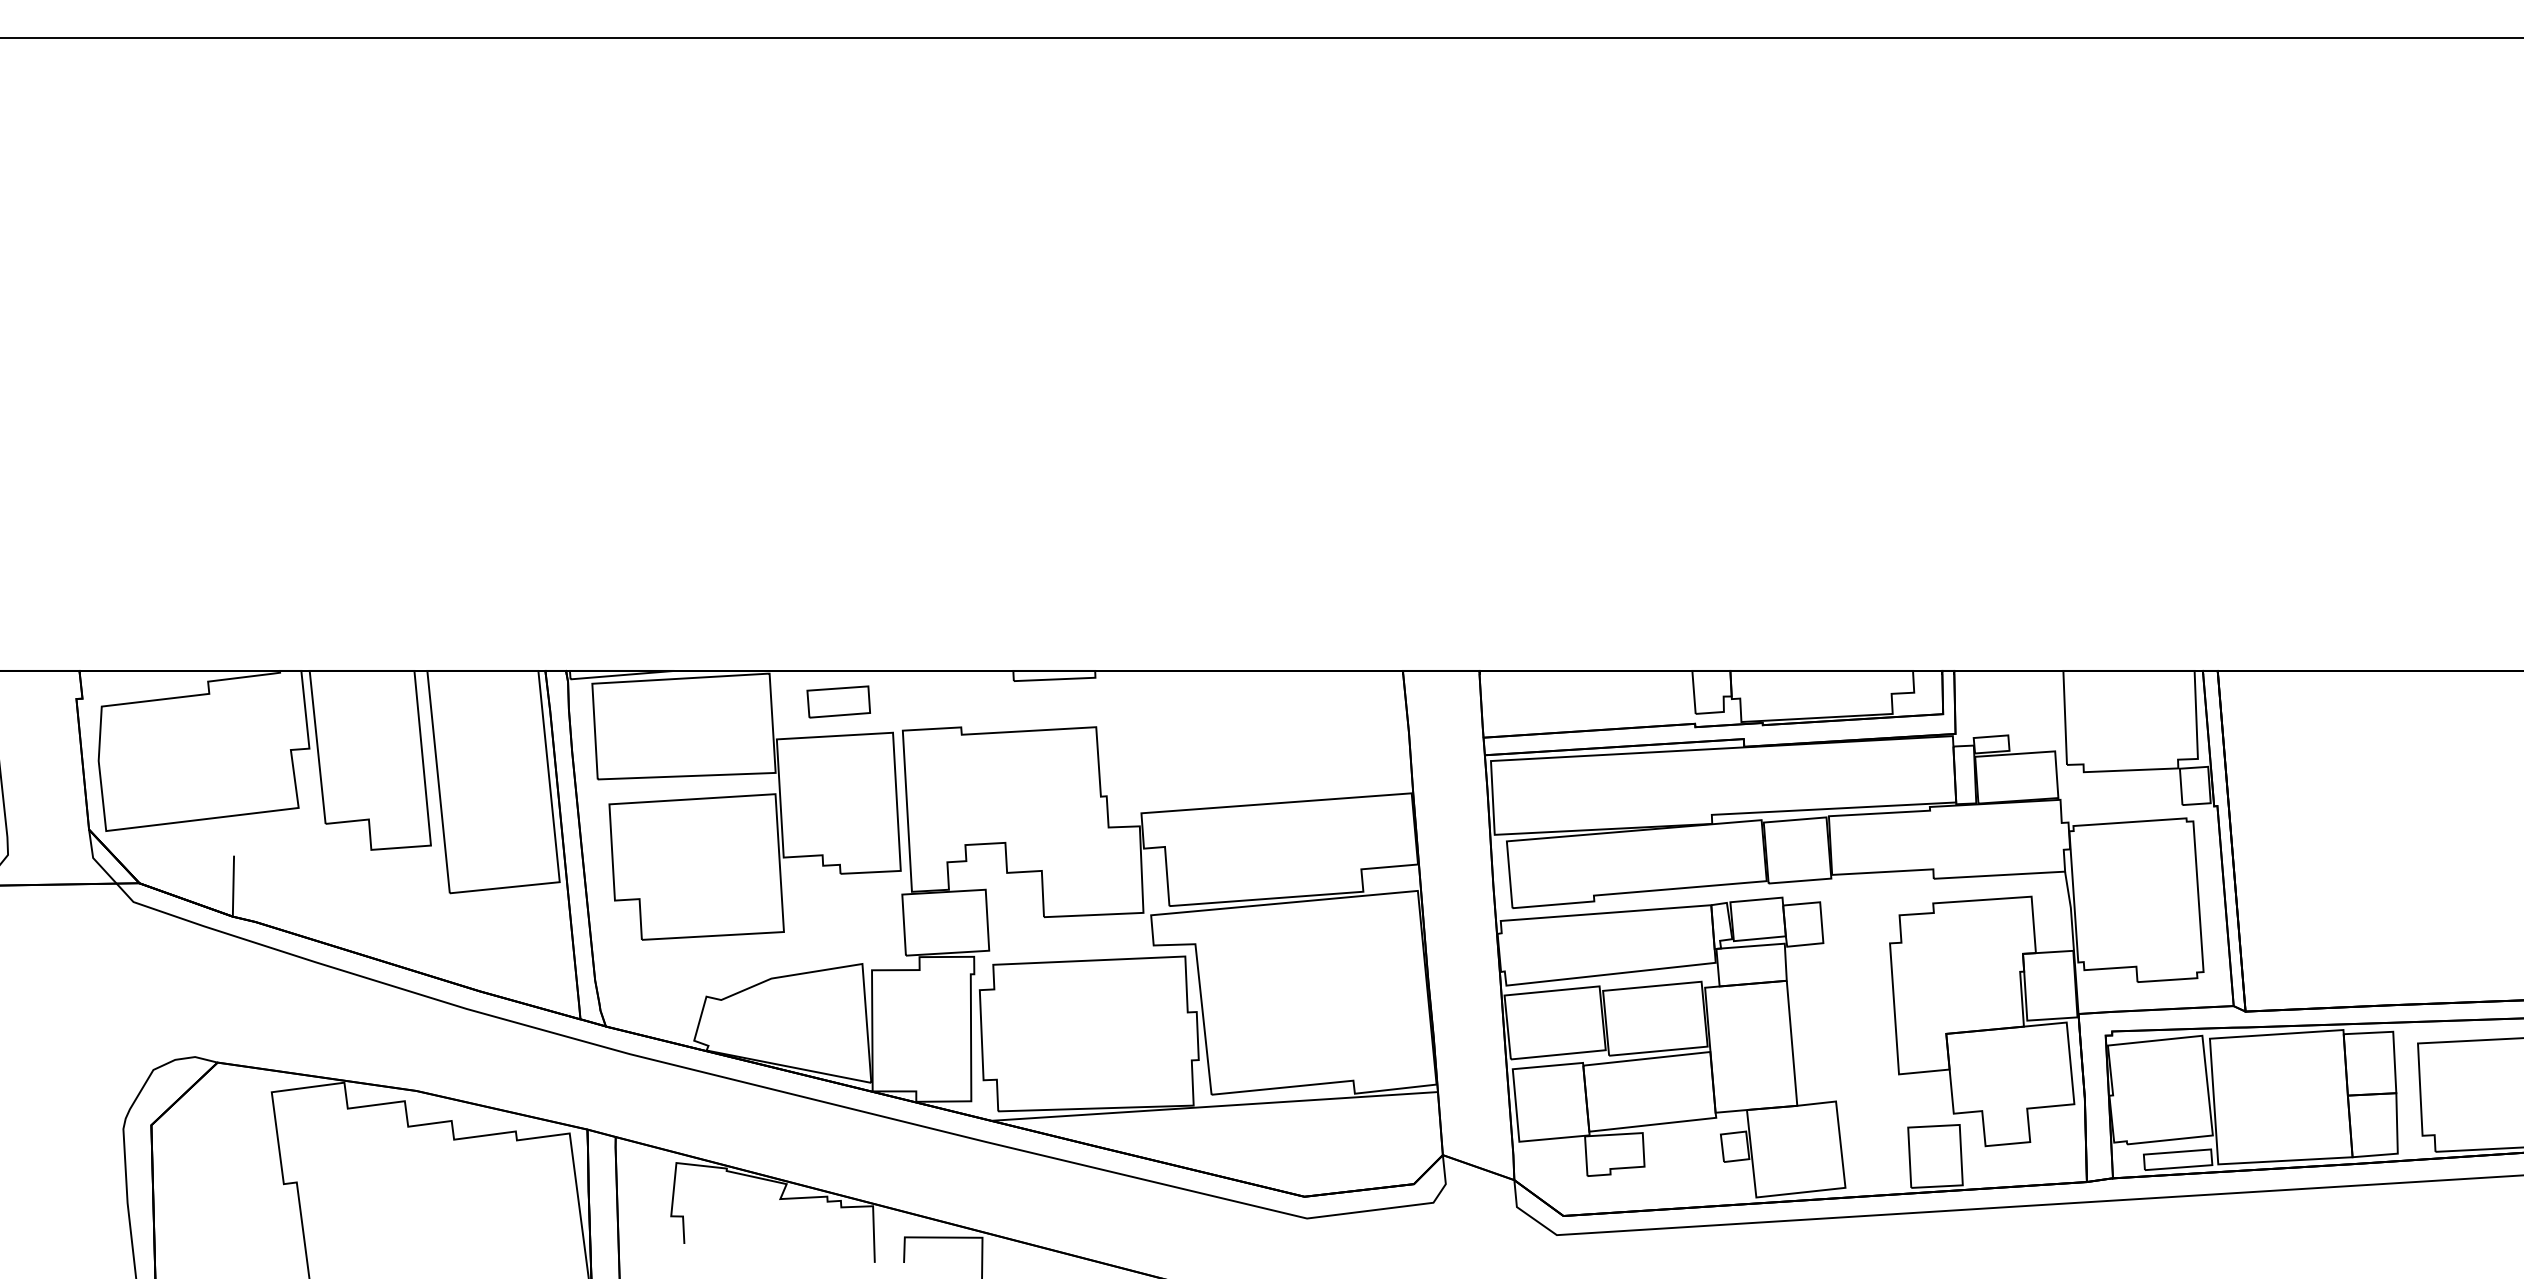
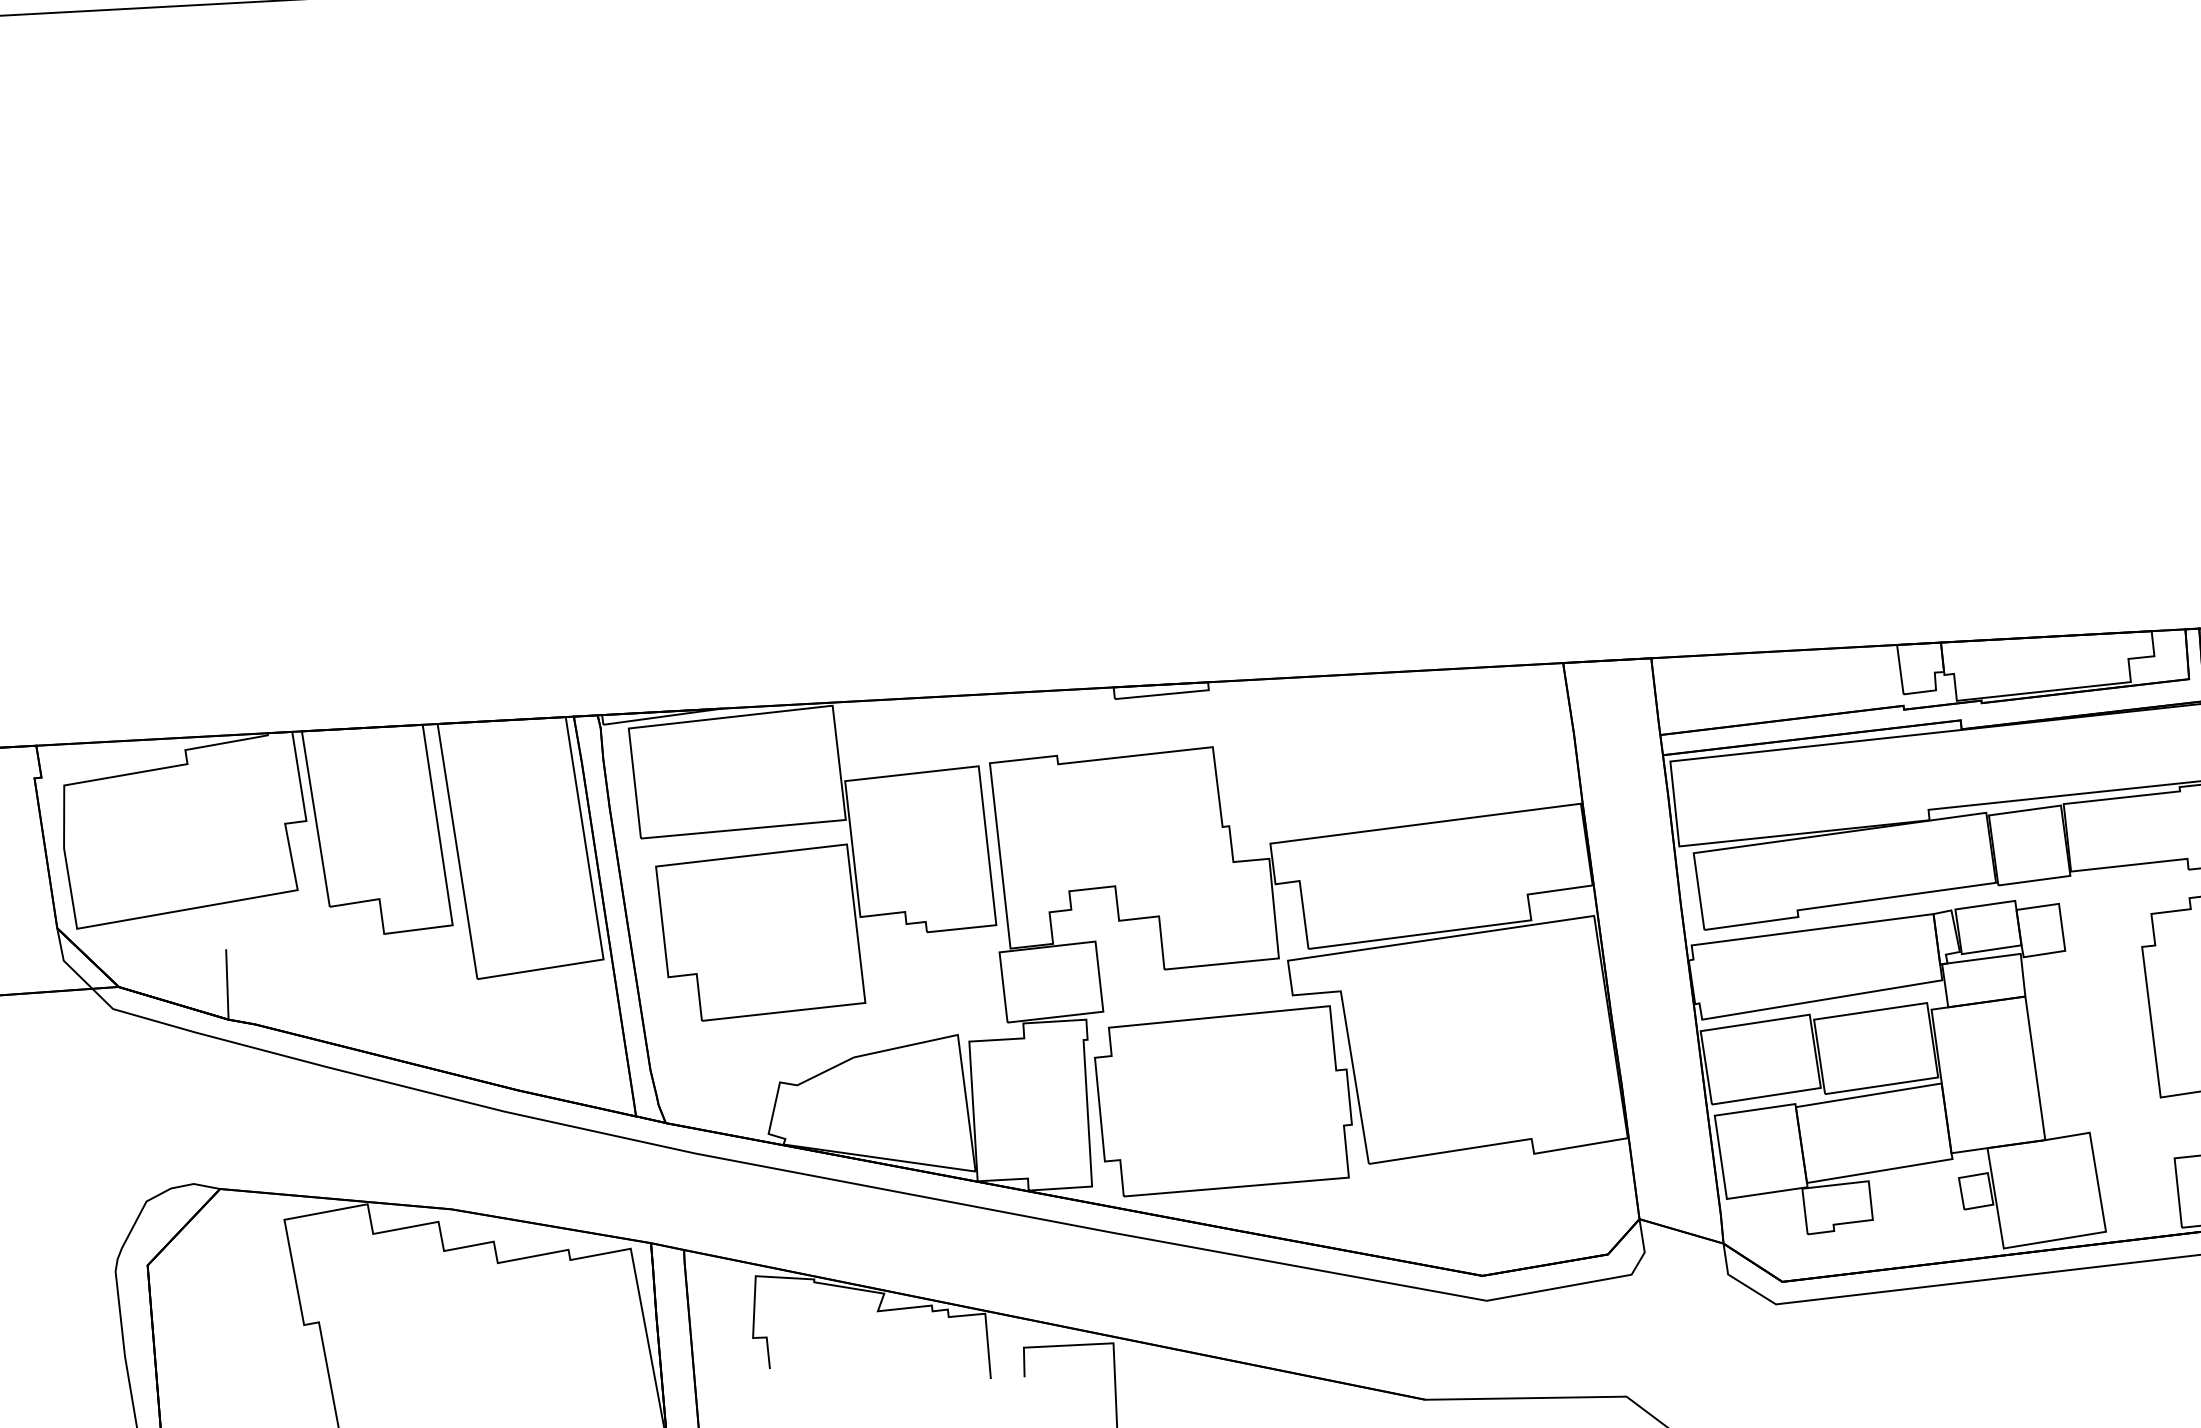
part: (838, 701) -> (913, 733), removed
line: (1214, 1106) -> (1372, 1177), removed

